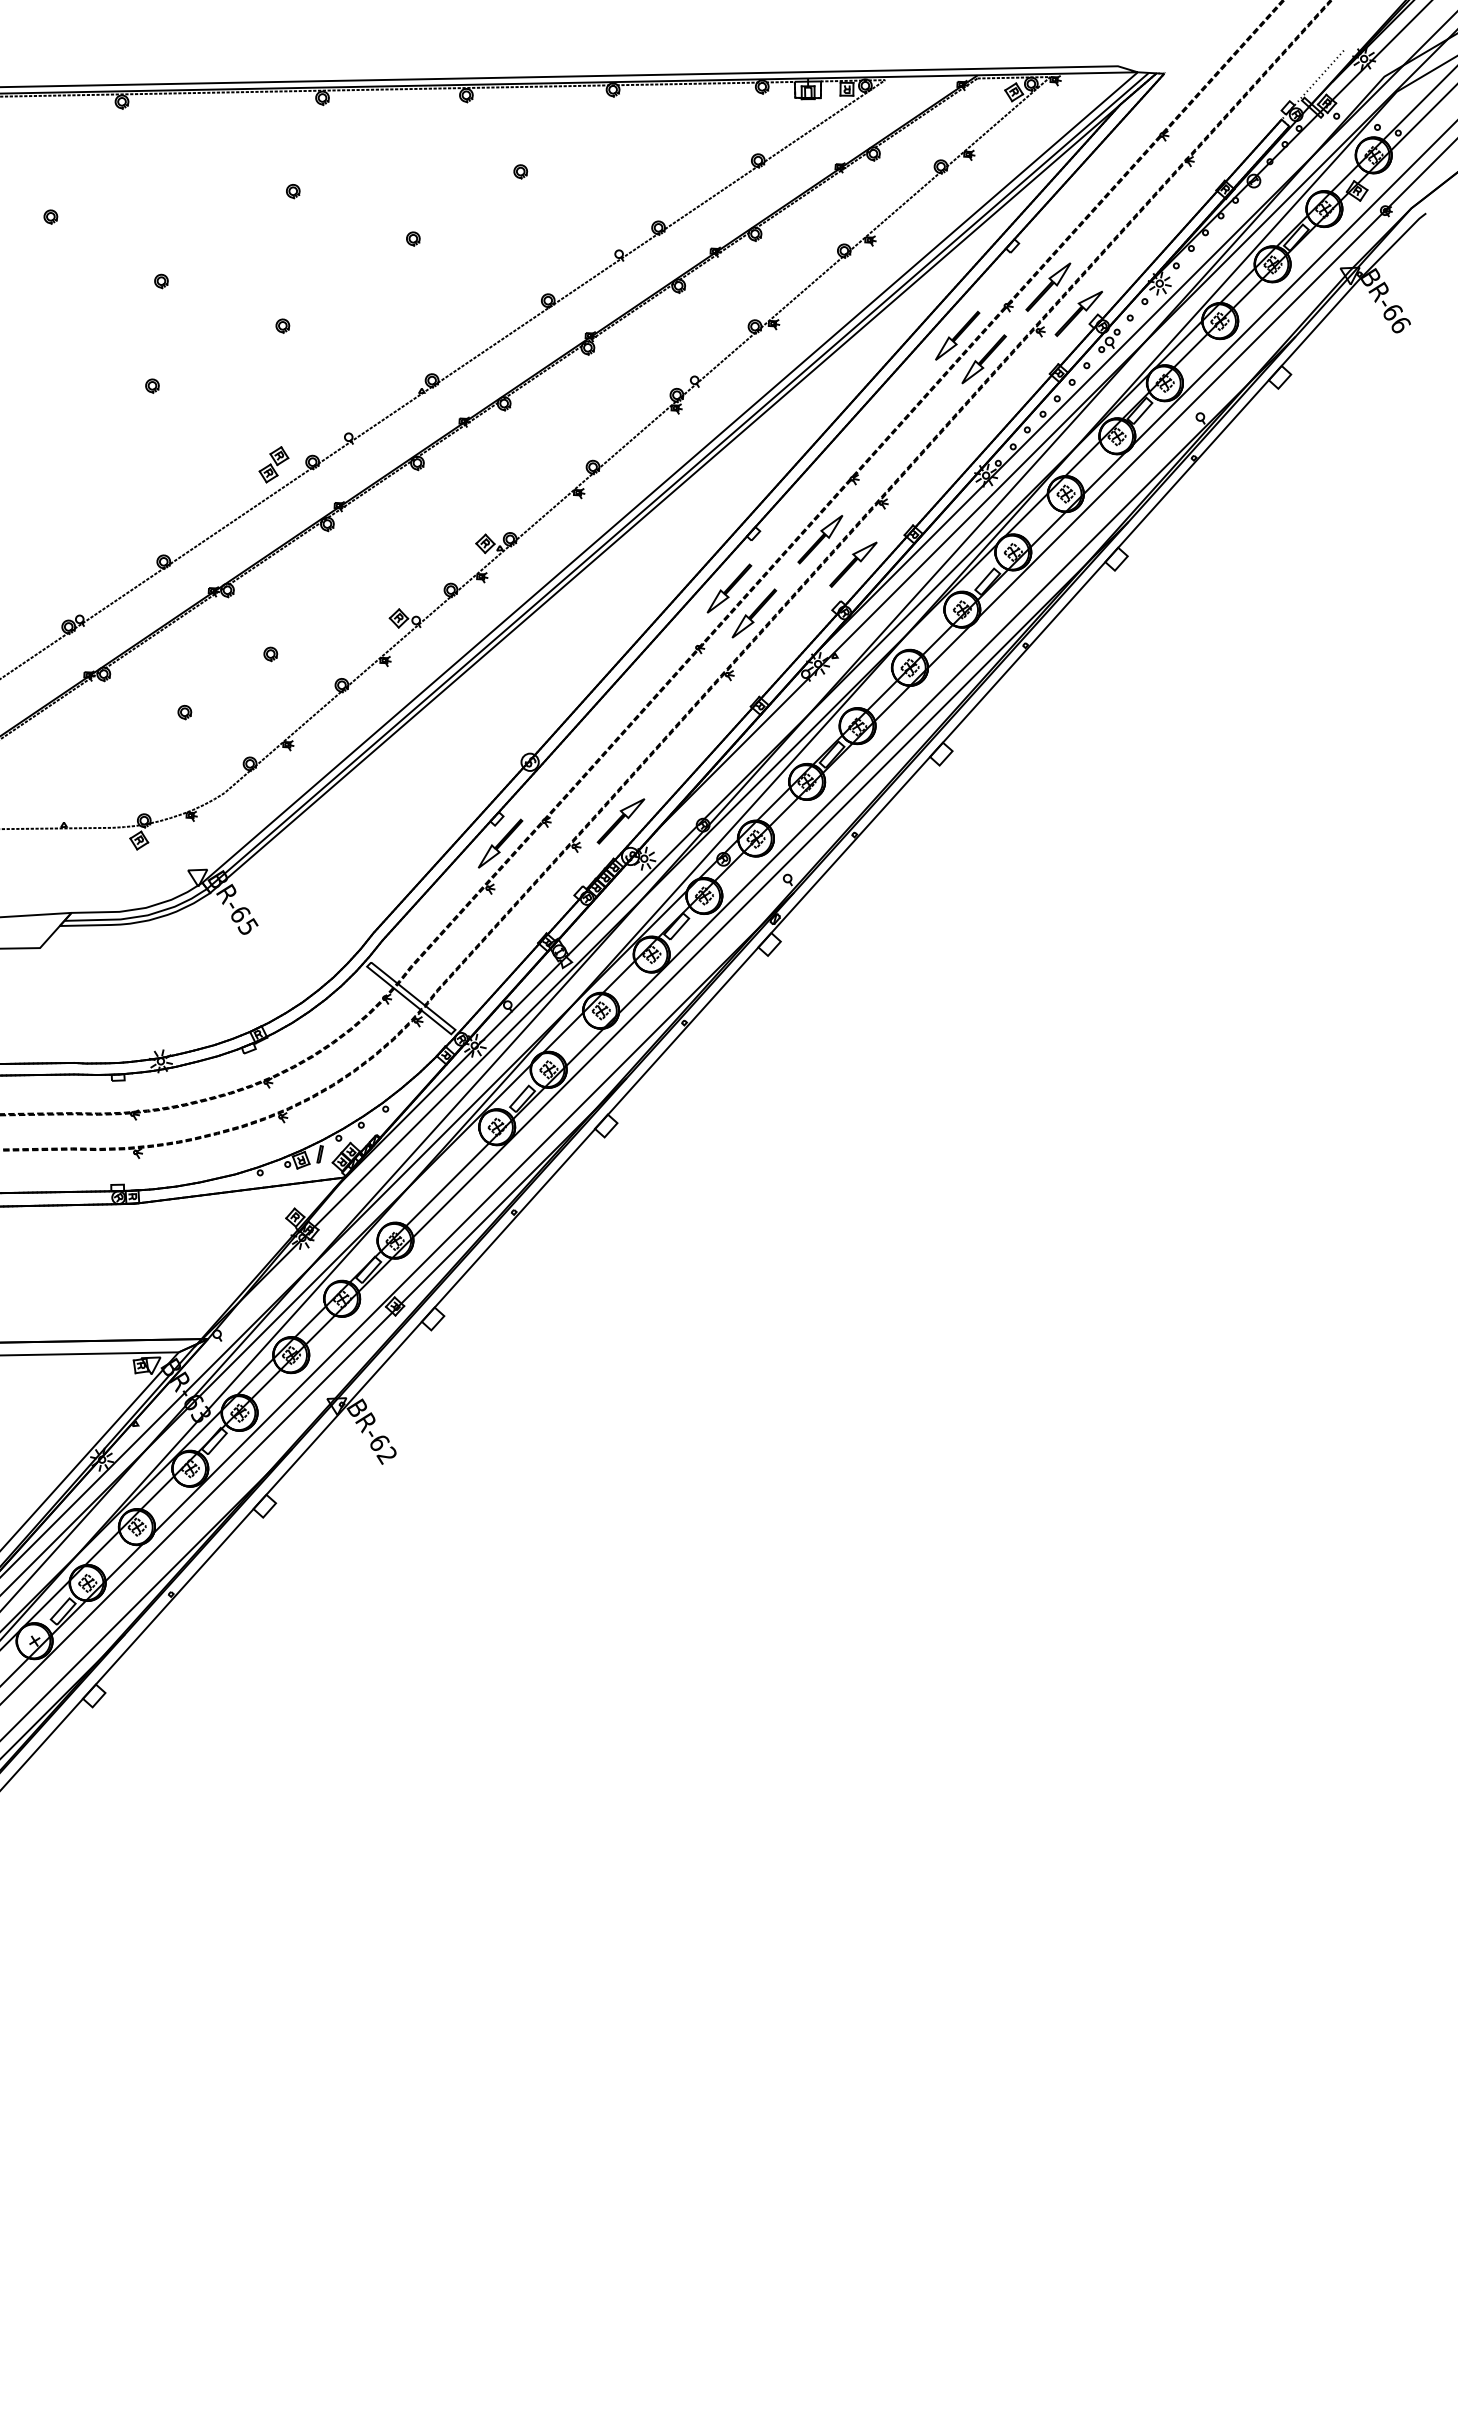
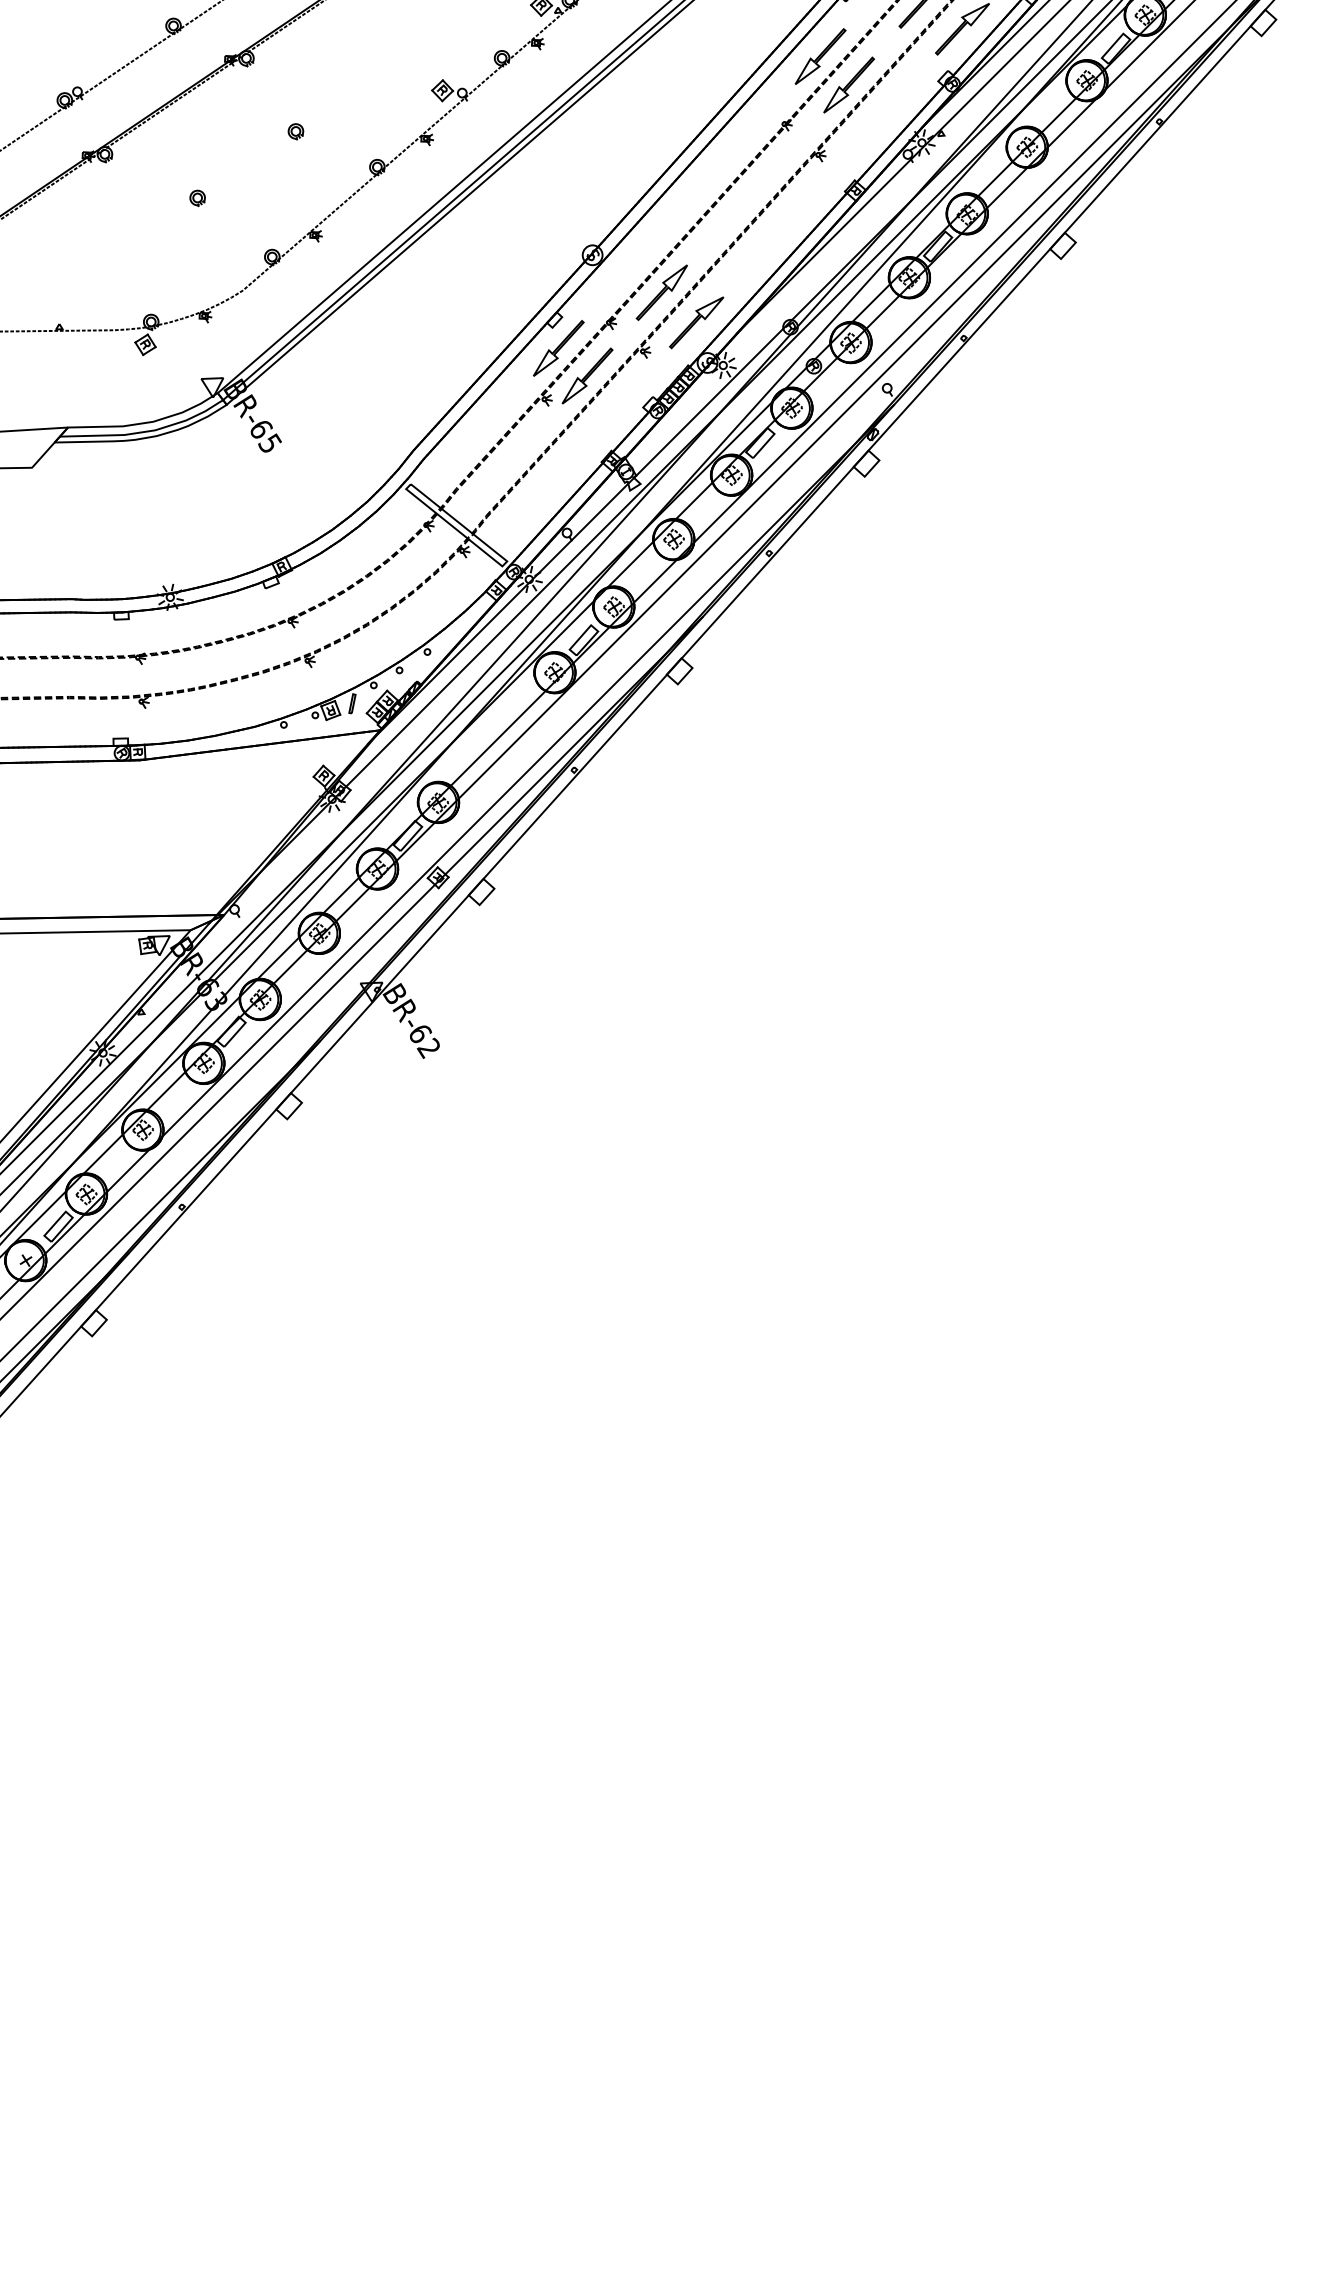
part: (590, 794) -> (661, 292), added
part: (525, 867) -> (587, 375), added

